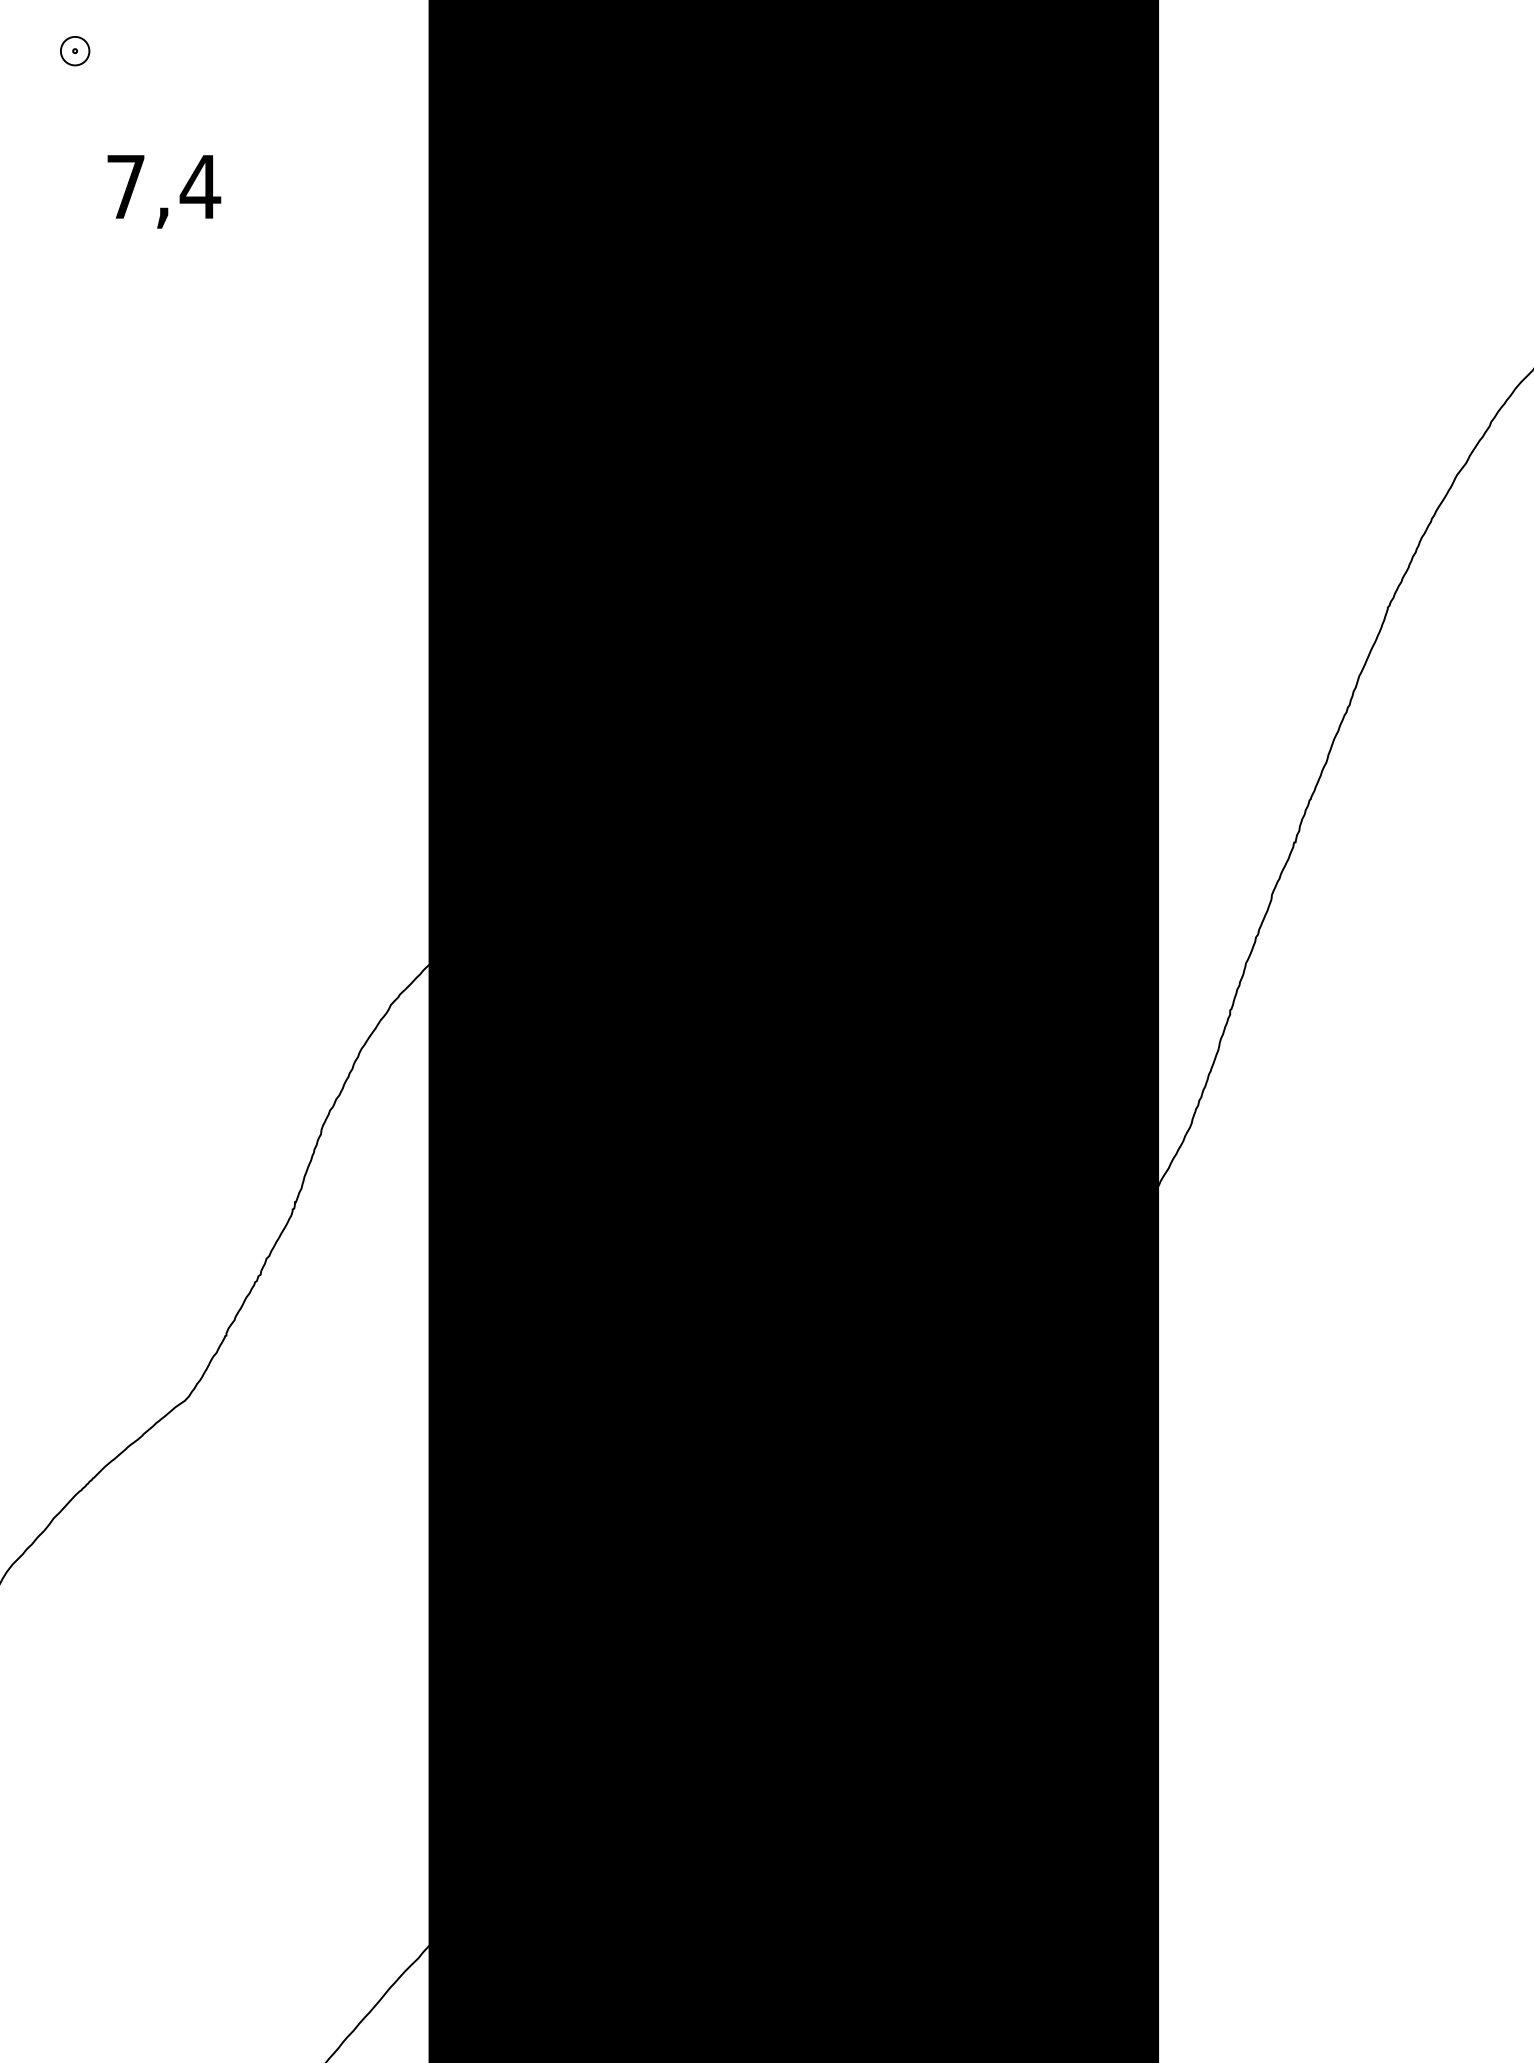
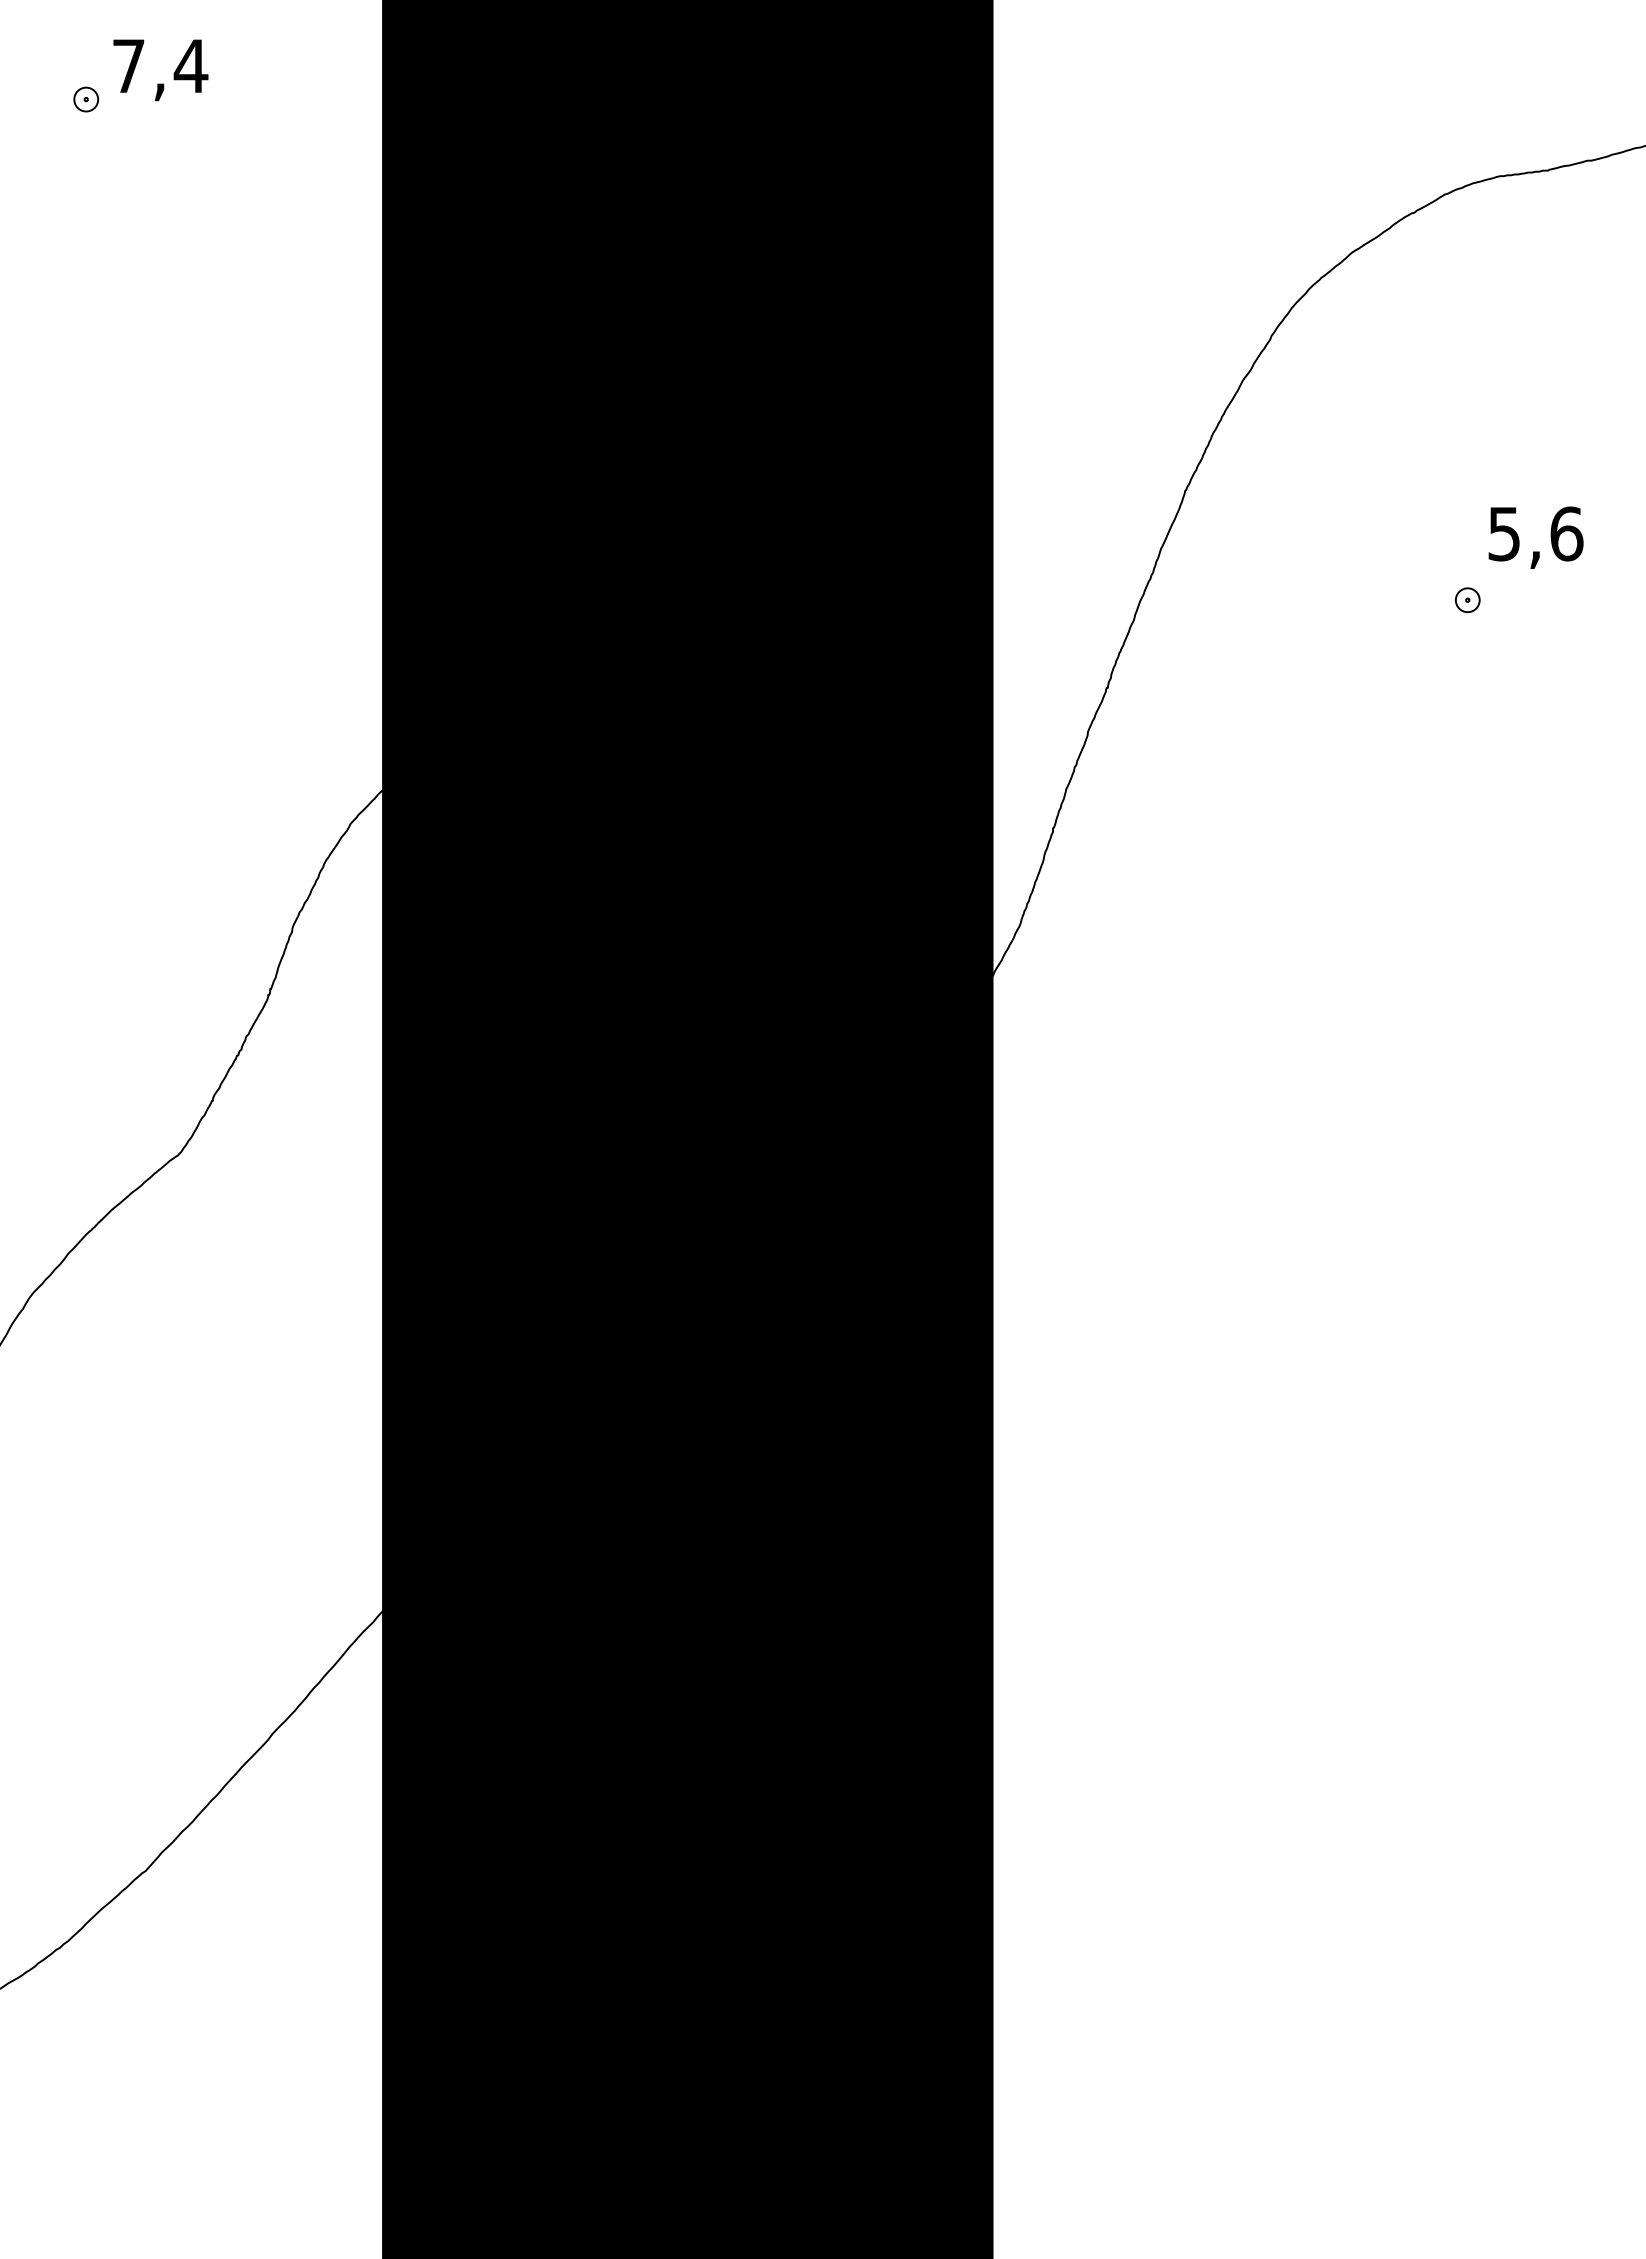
part: (74, 51) -> (85, 99), moved
text: (163, 192) -> (160, 70), moved

